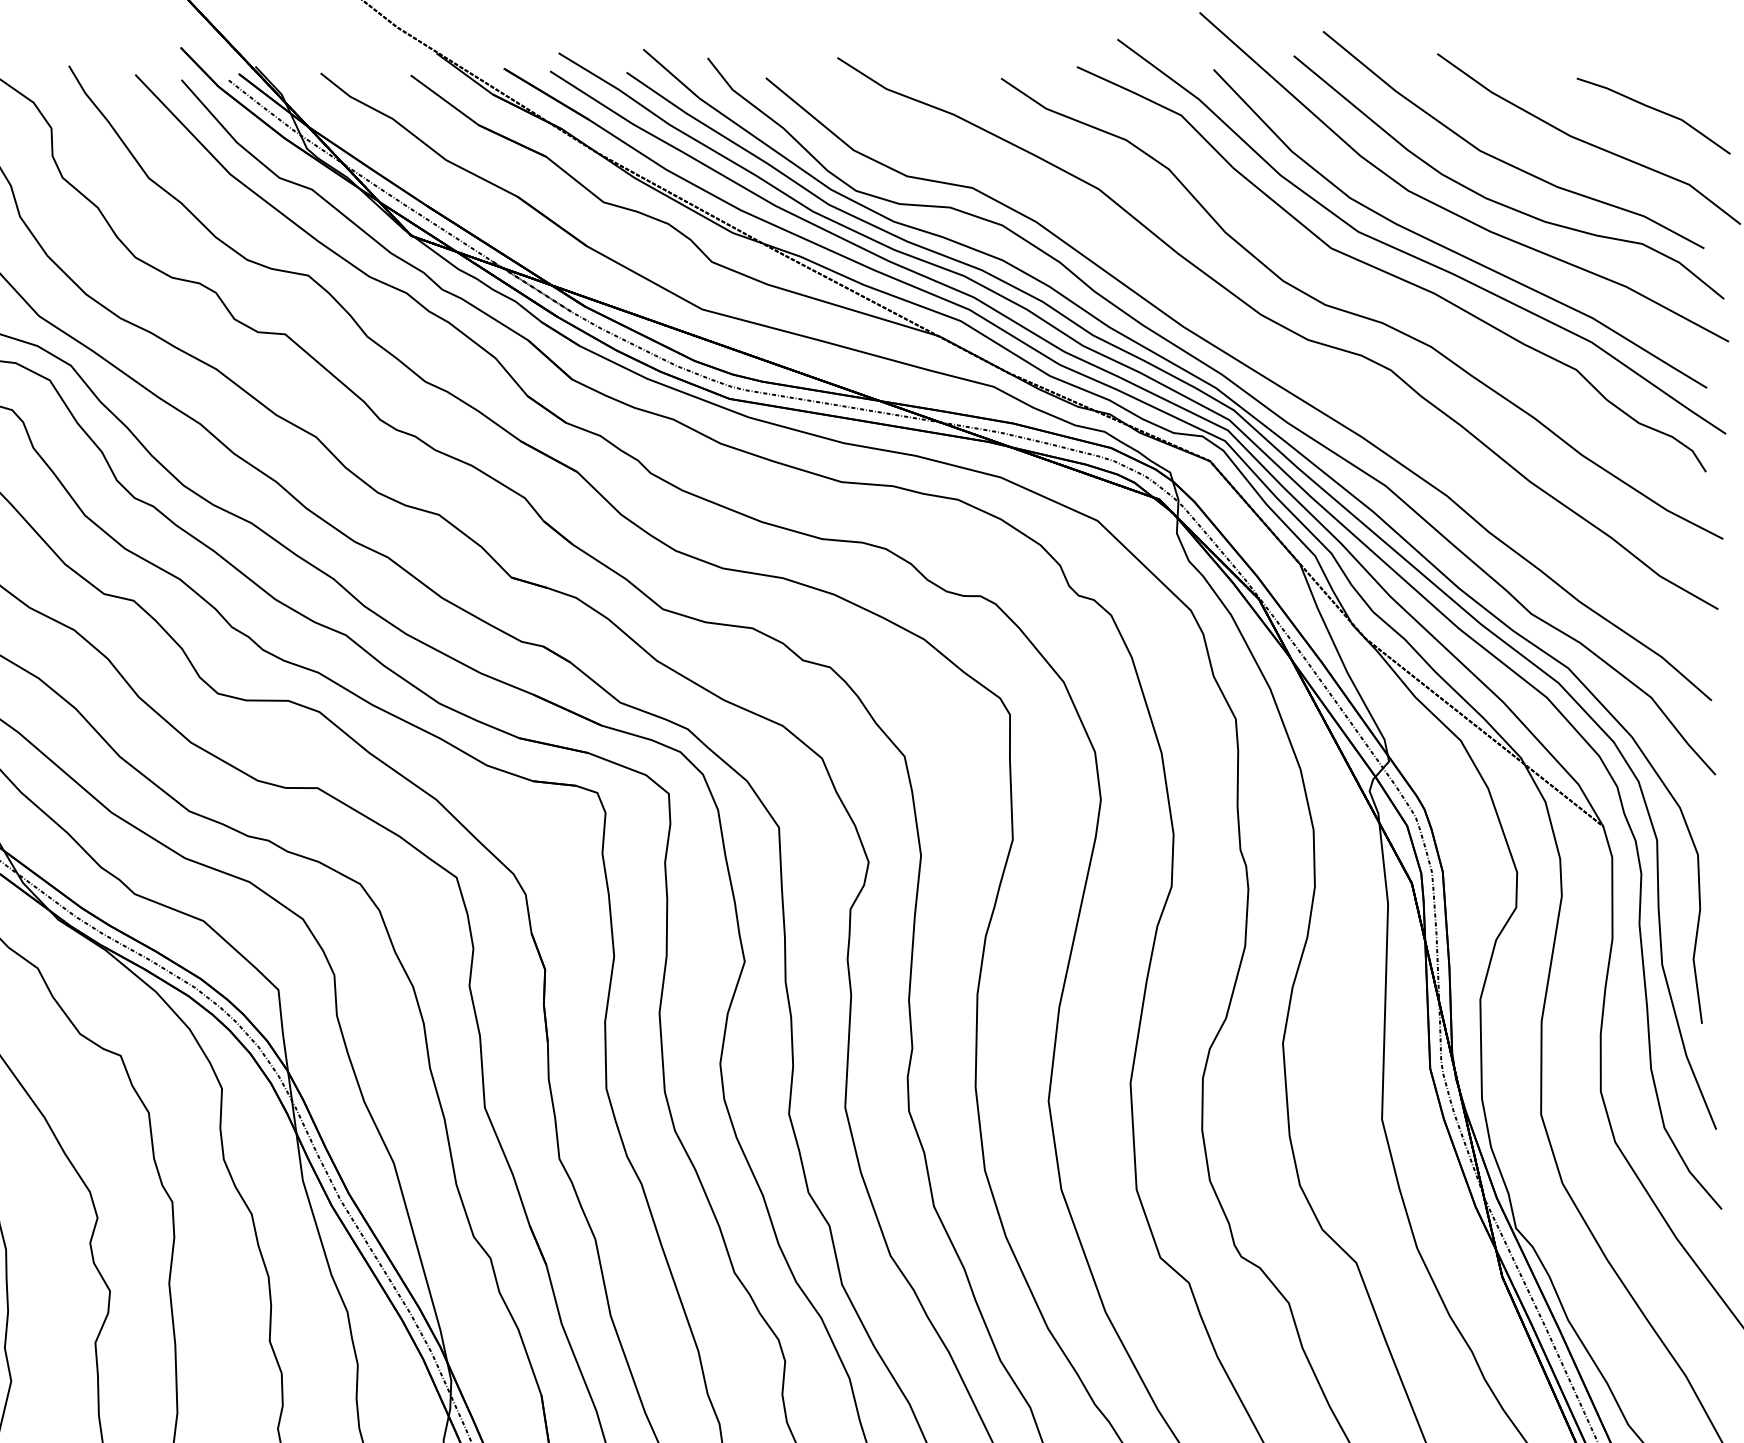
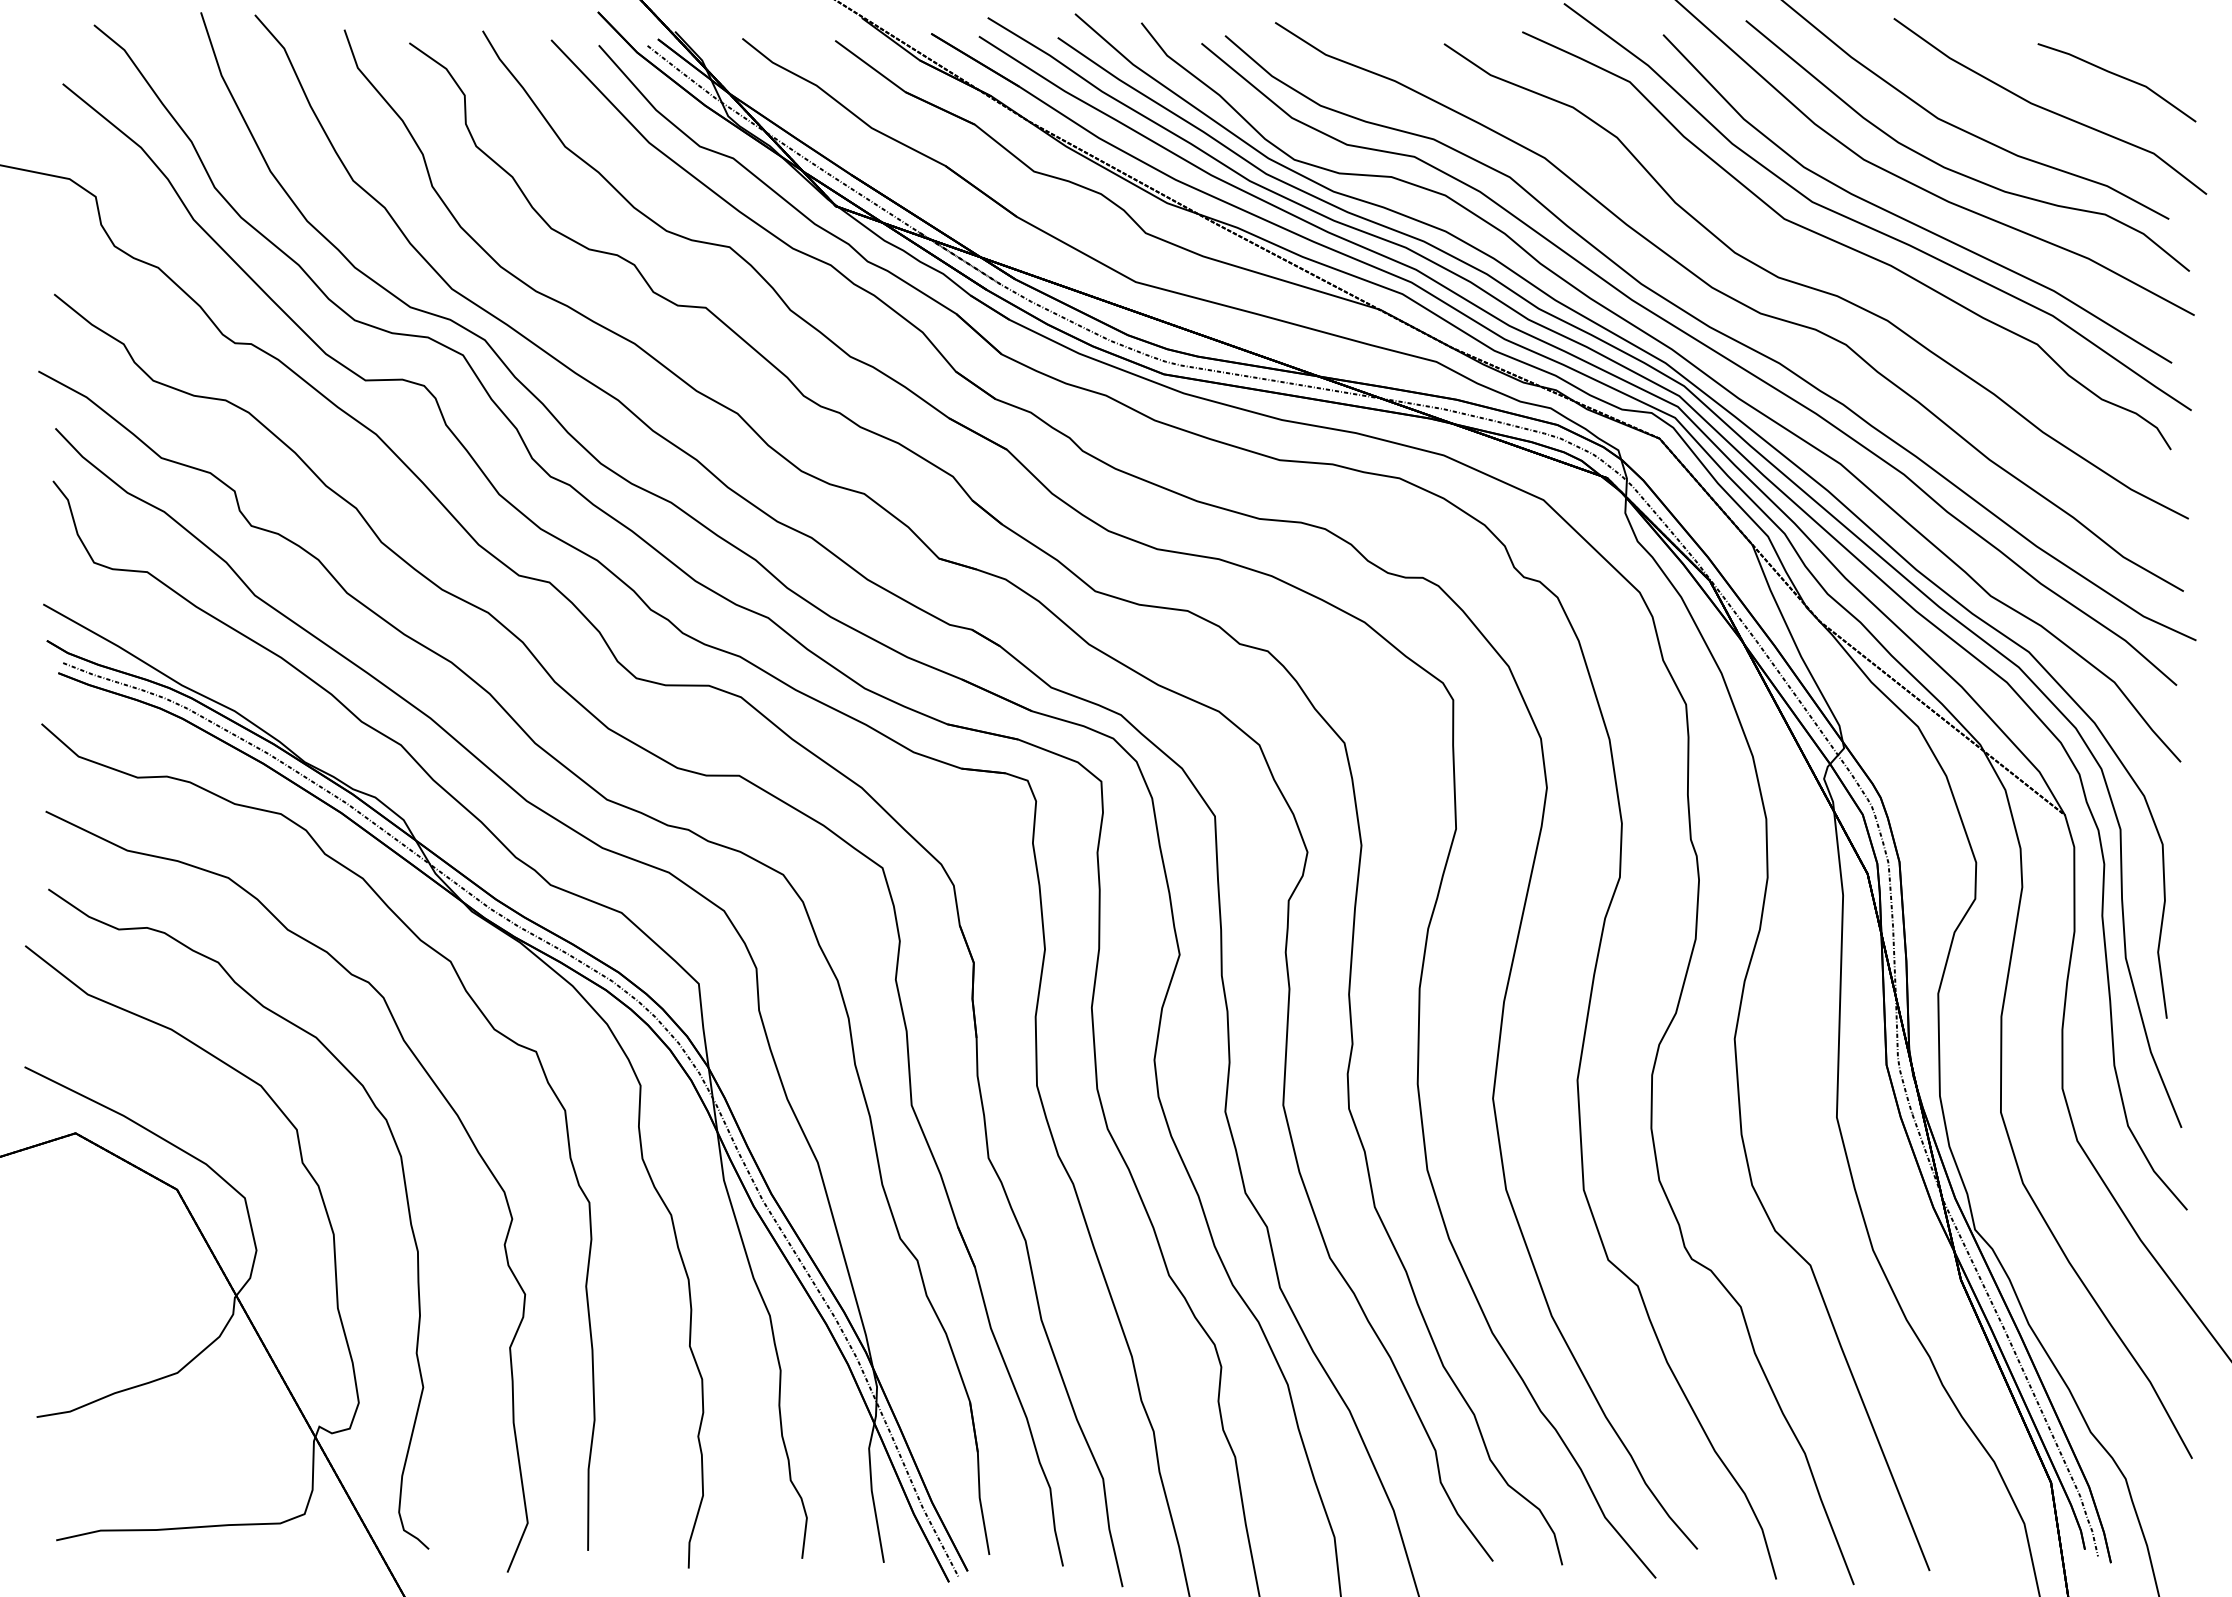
part: (1262, 356) -> (1713, 330), added

